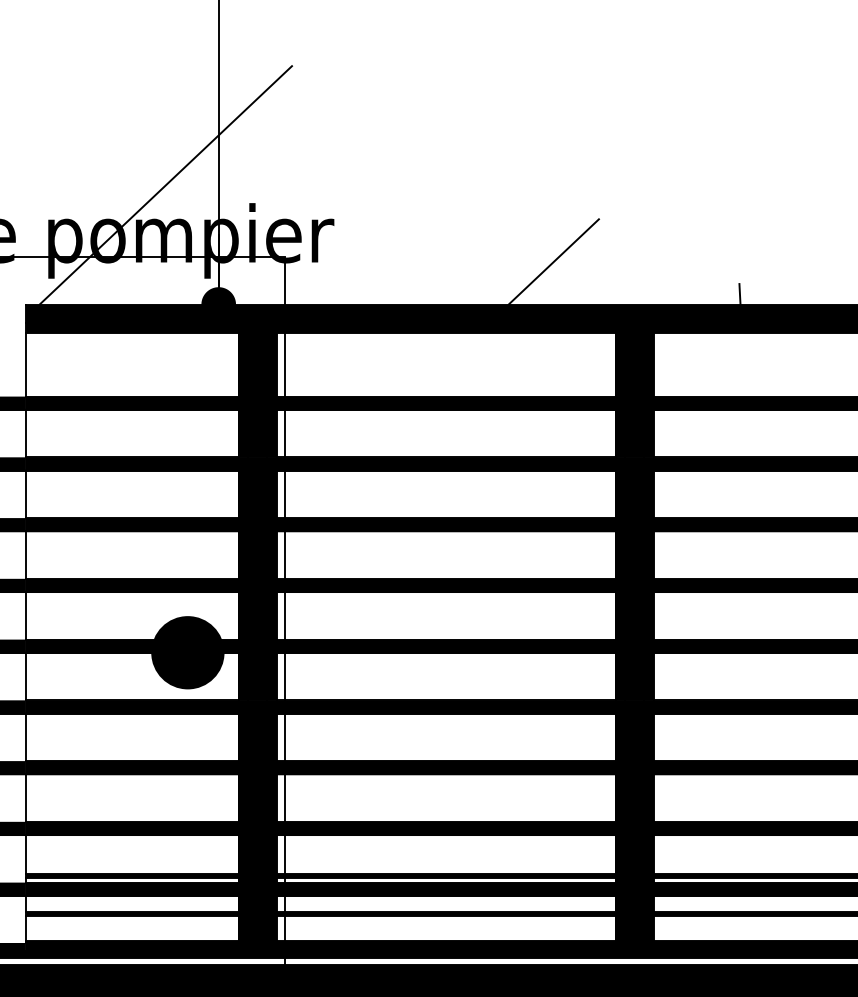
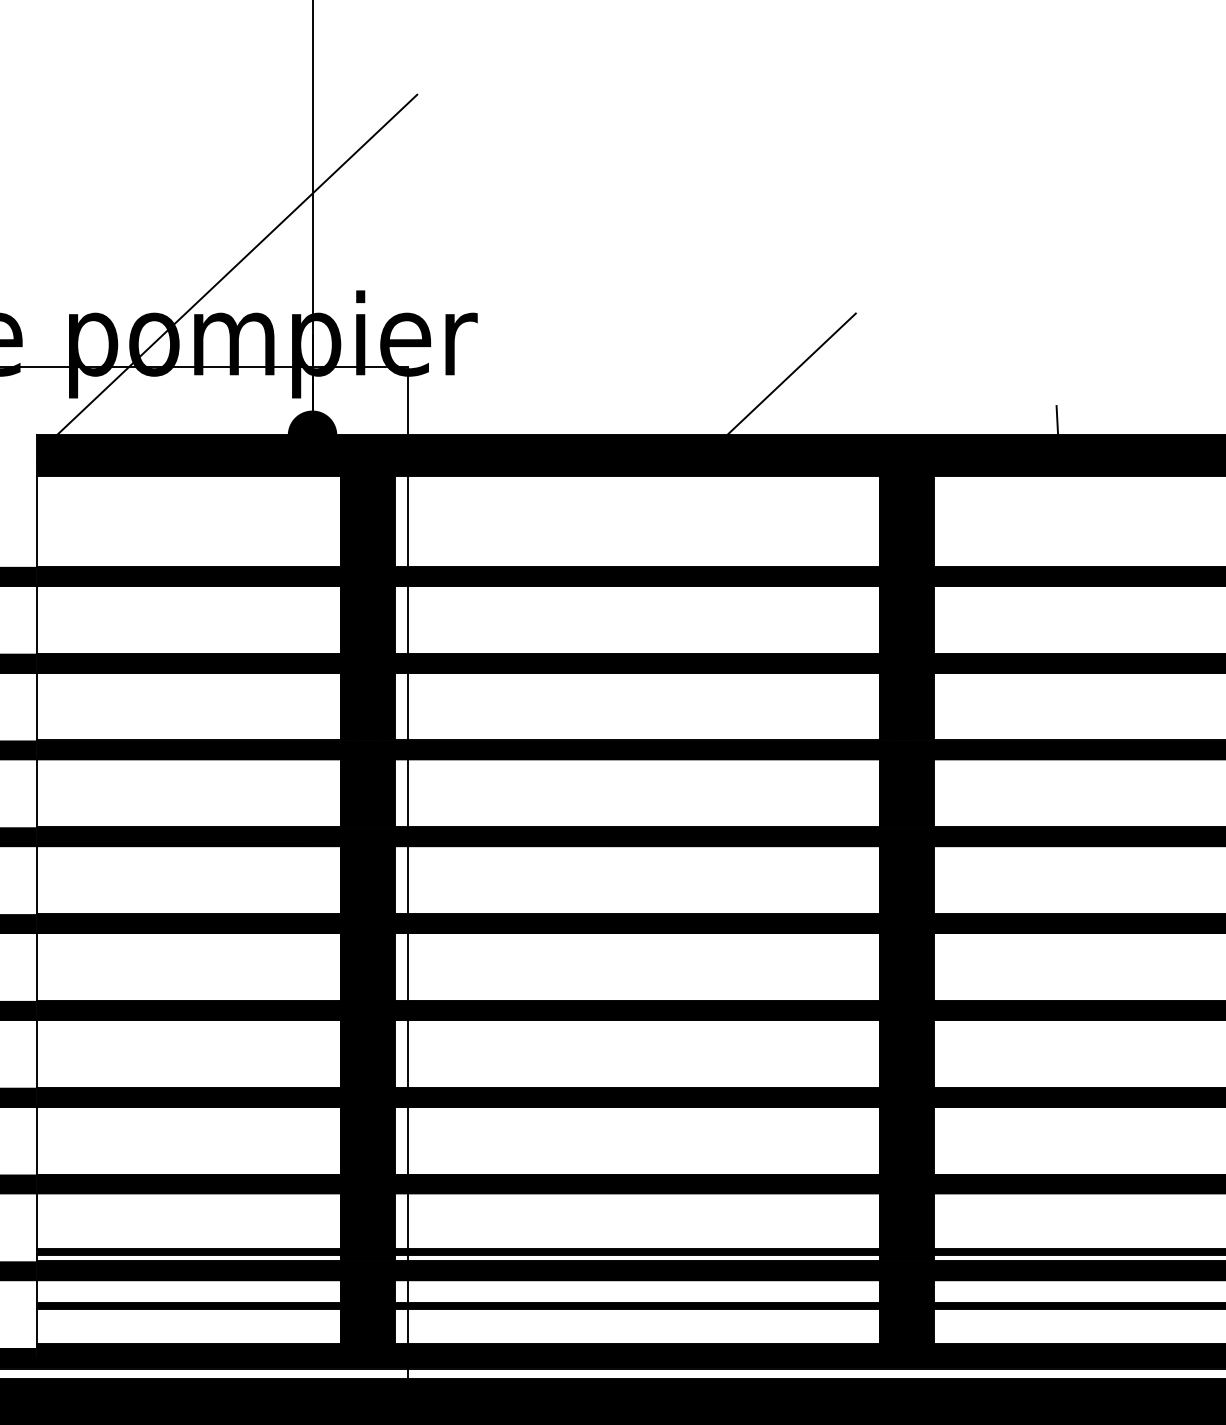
fill: (187, 652) -> (267, 932), removed

